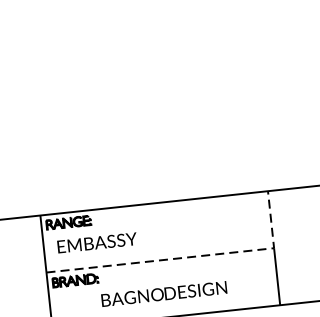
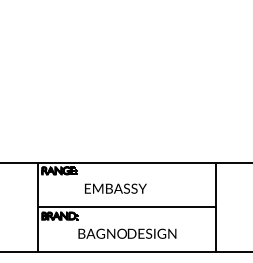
text: (96, 242) -> (115, 188), moved
line: (190, 257) -> (150, 207), dashed -> solid

